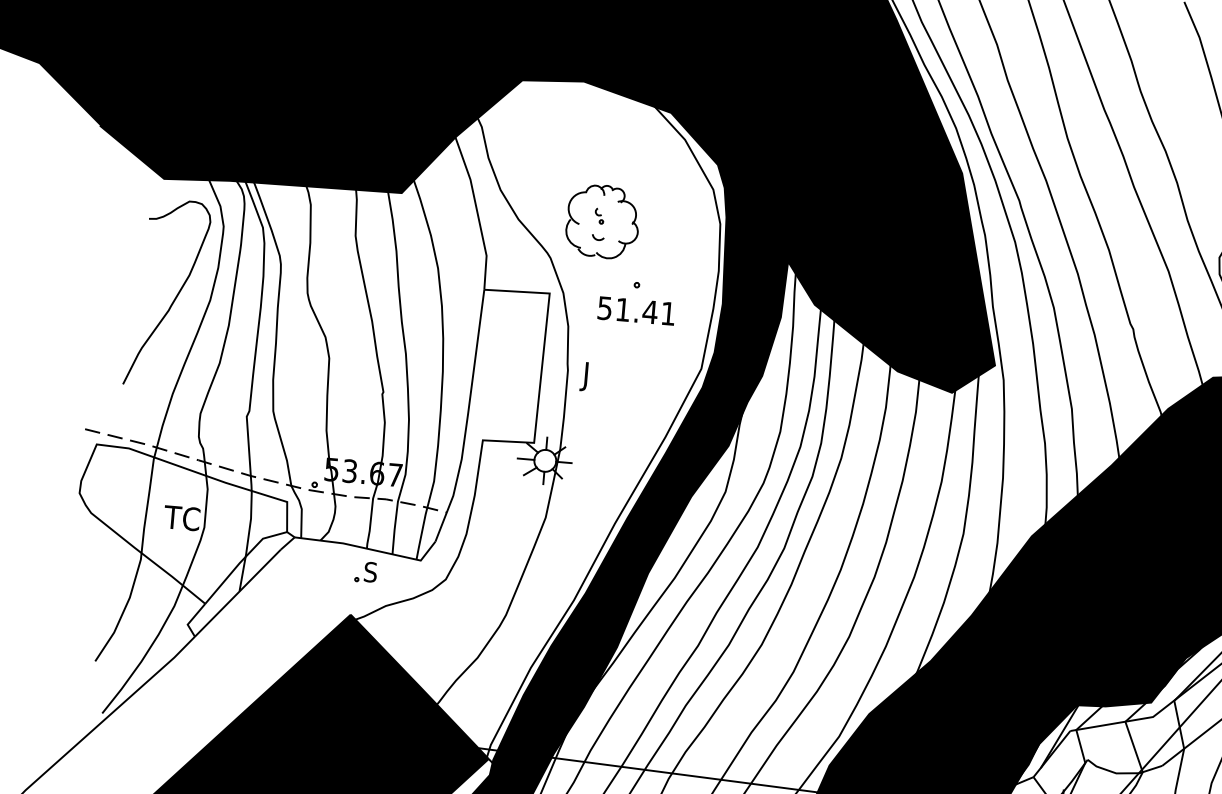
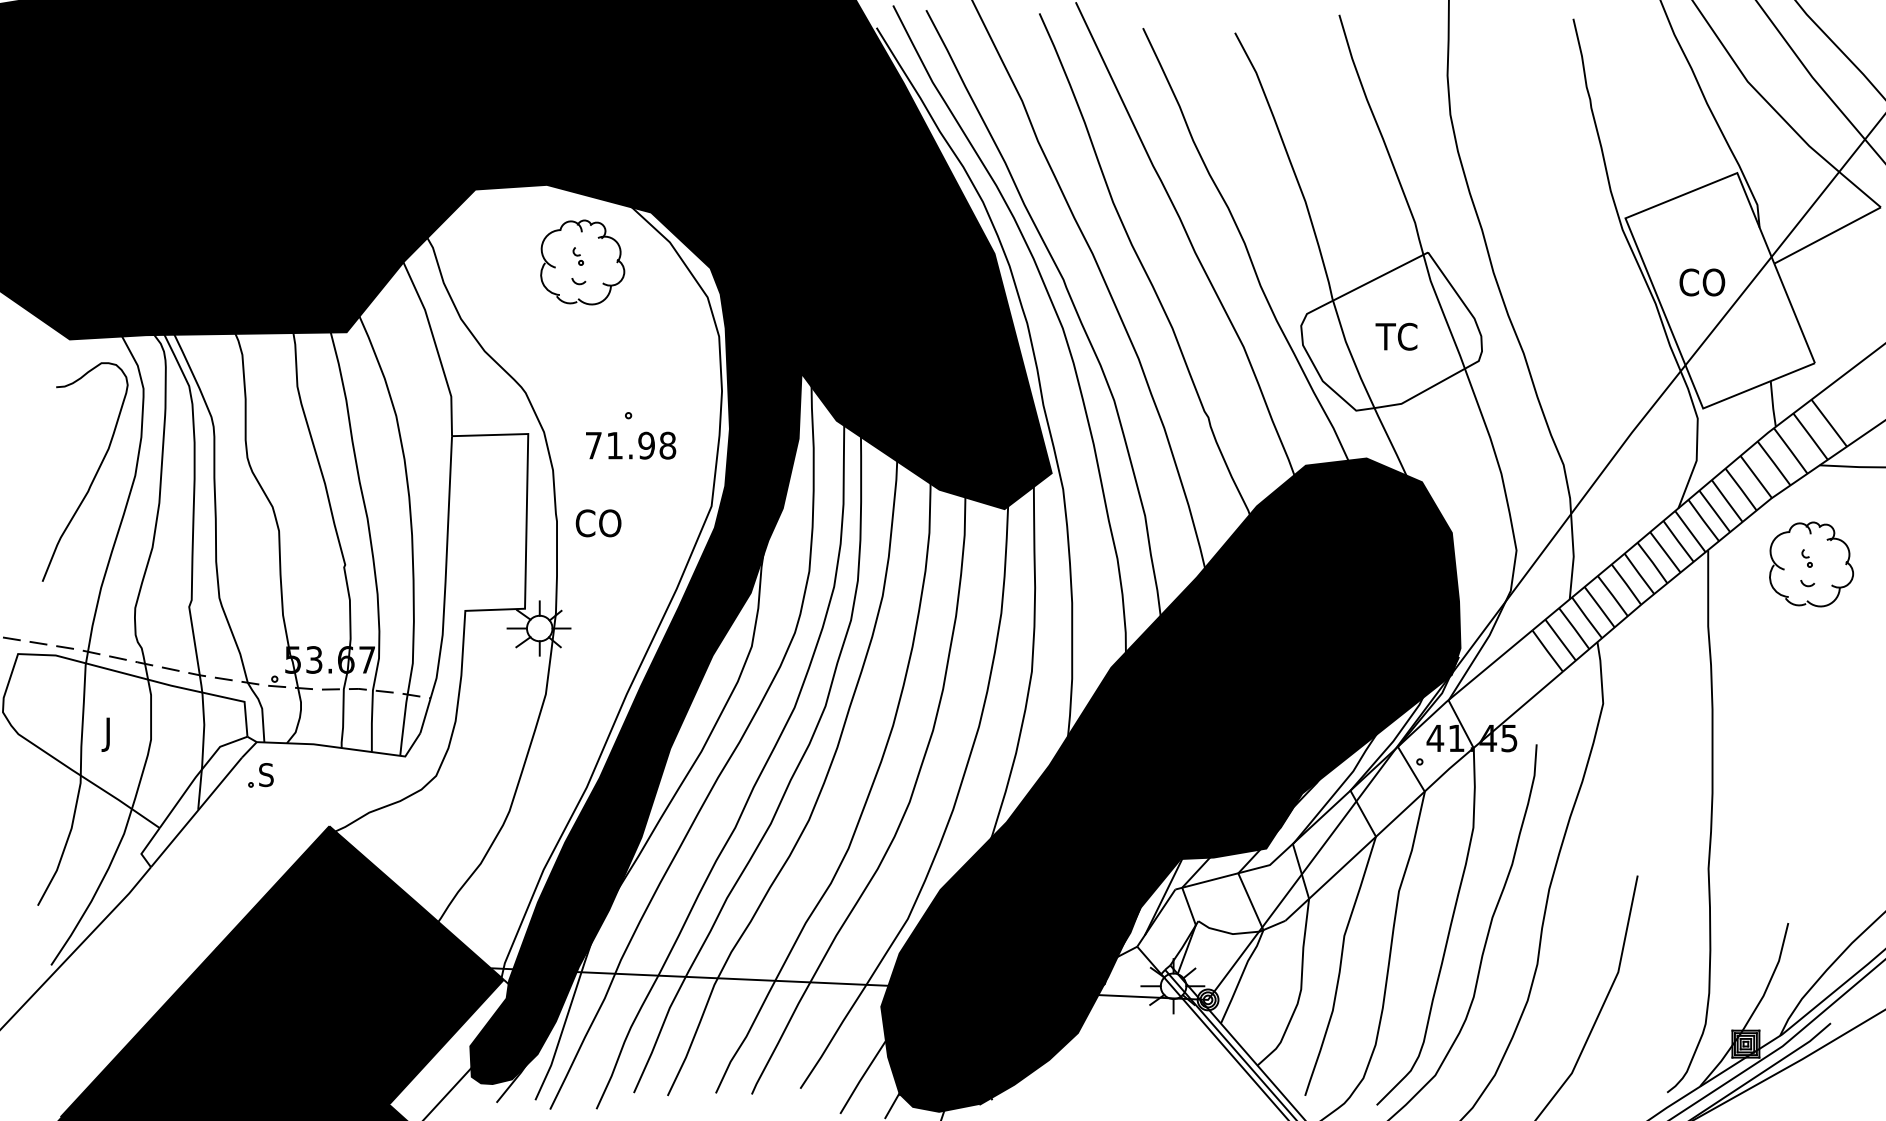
part: (602, 221) -> (582, 262), moved
text: (636, 310) -> (630, 445), 51.41 -> 71.98
text: (601, 377) -> (596, 526), J -> CO
text: (180, 520) -> (122, 734), TC -> J
part: (365, 572) -> (260, 775), moved

